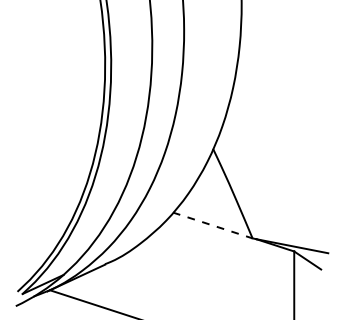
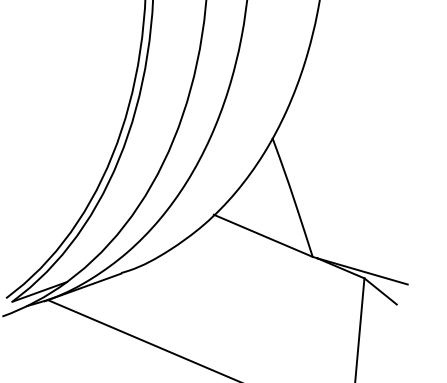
line: (212, 225) -> (262, 235), dashed -> solid

